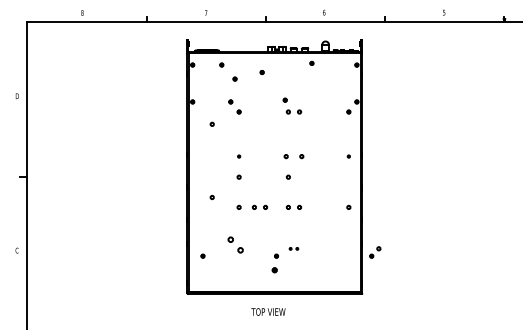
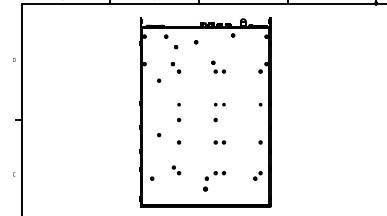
part: (293, 156) -> (219, 104), size x0.71
part: (259, 206) -> (194, 141), removed
part: (235, 244) -> (176, 169), size x0.71
part: (293, 248) -> (219, 172), size x1.67
part: (375, 252) -> (258, 175), moved

